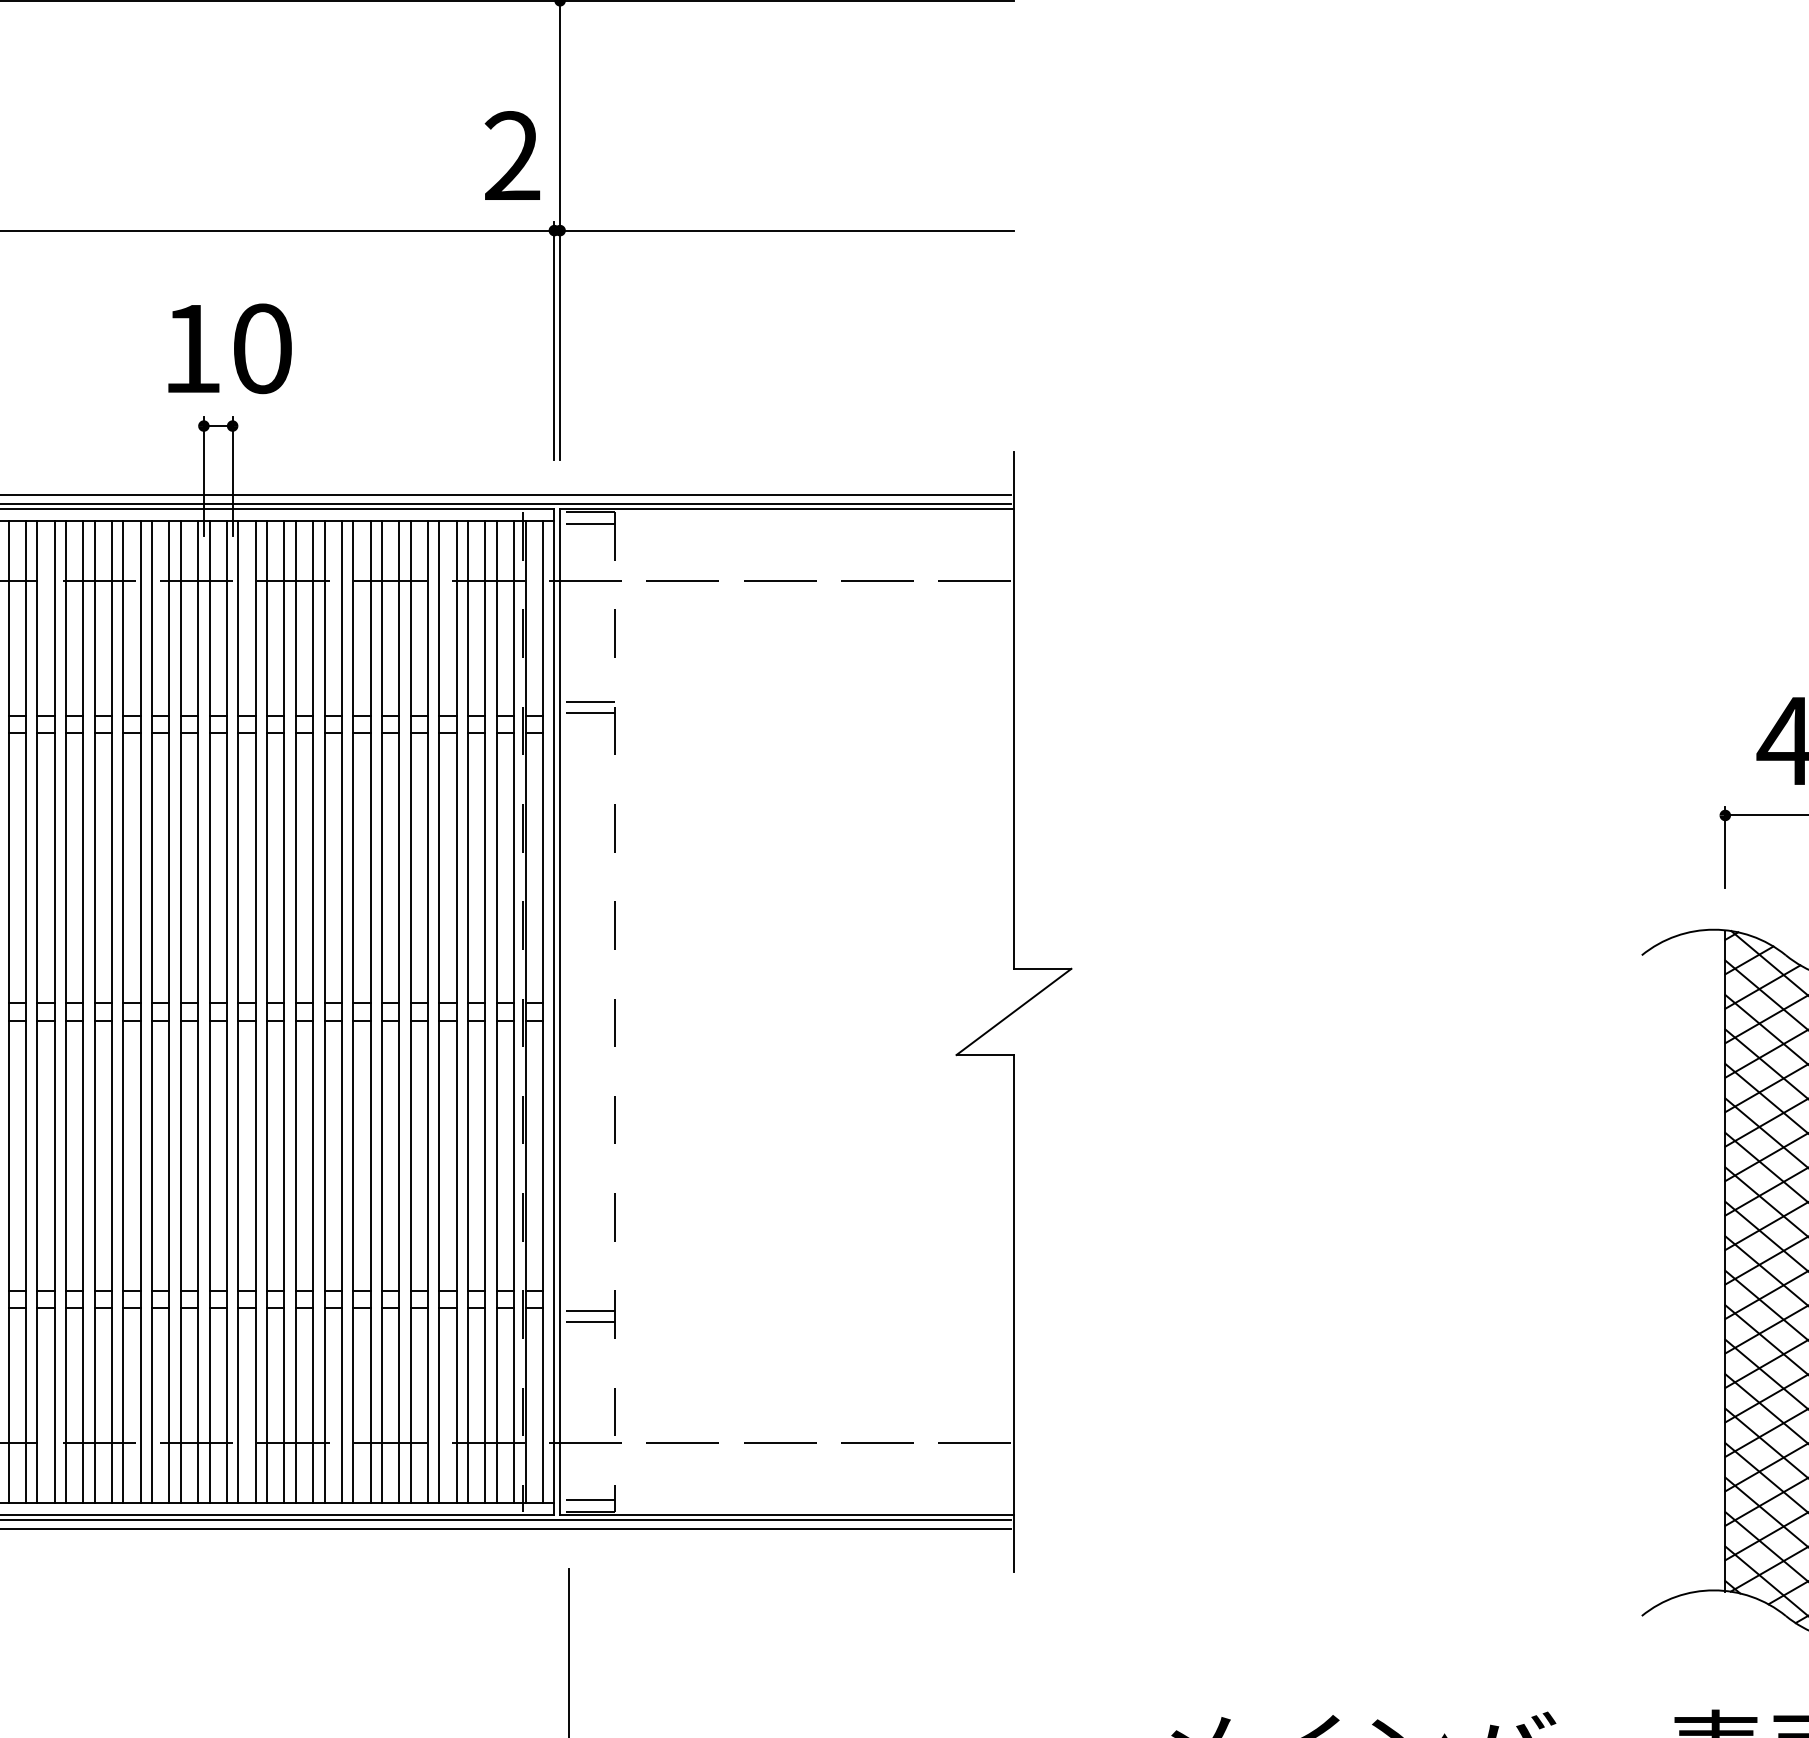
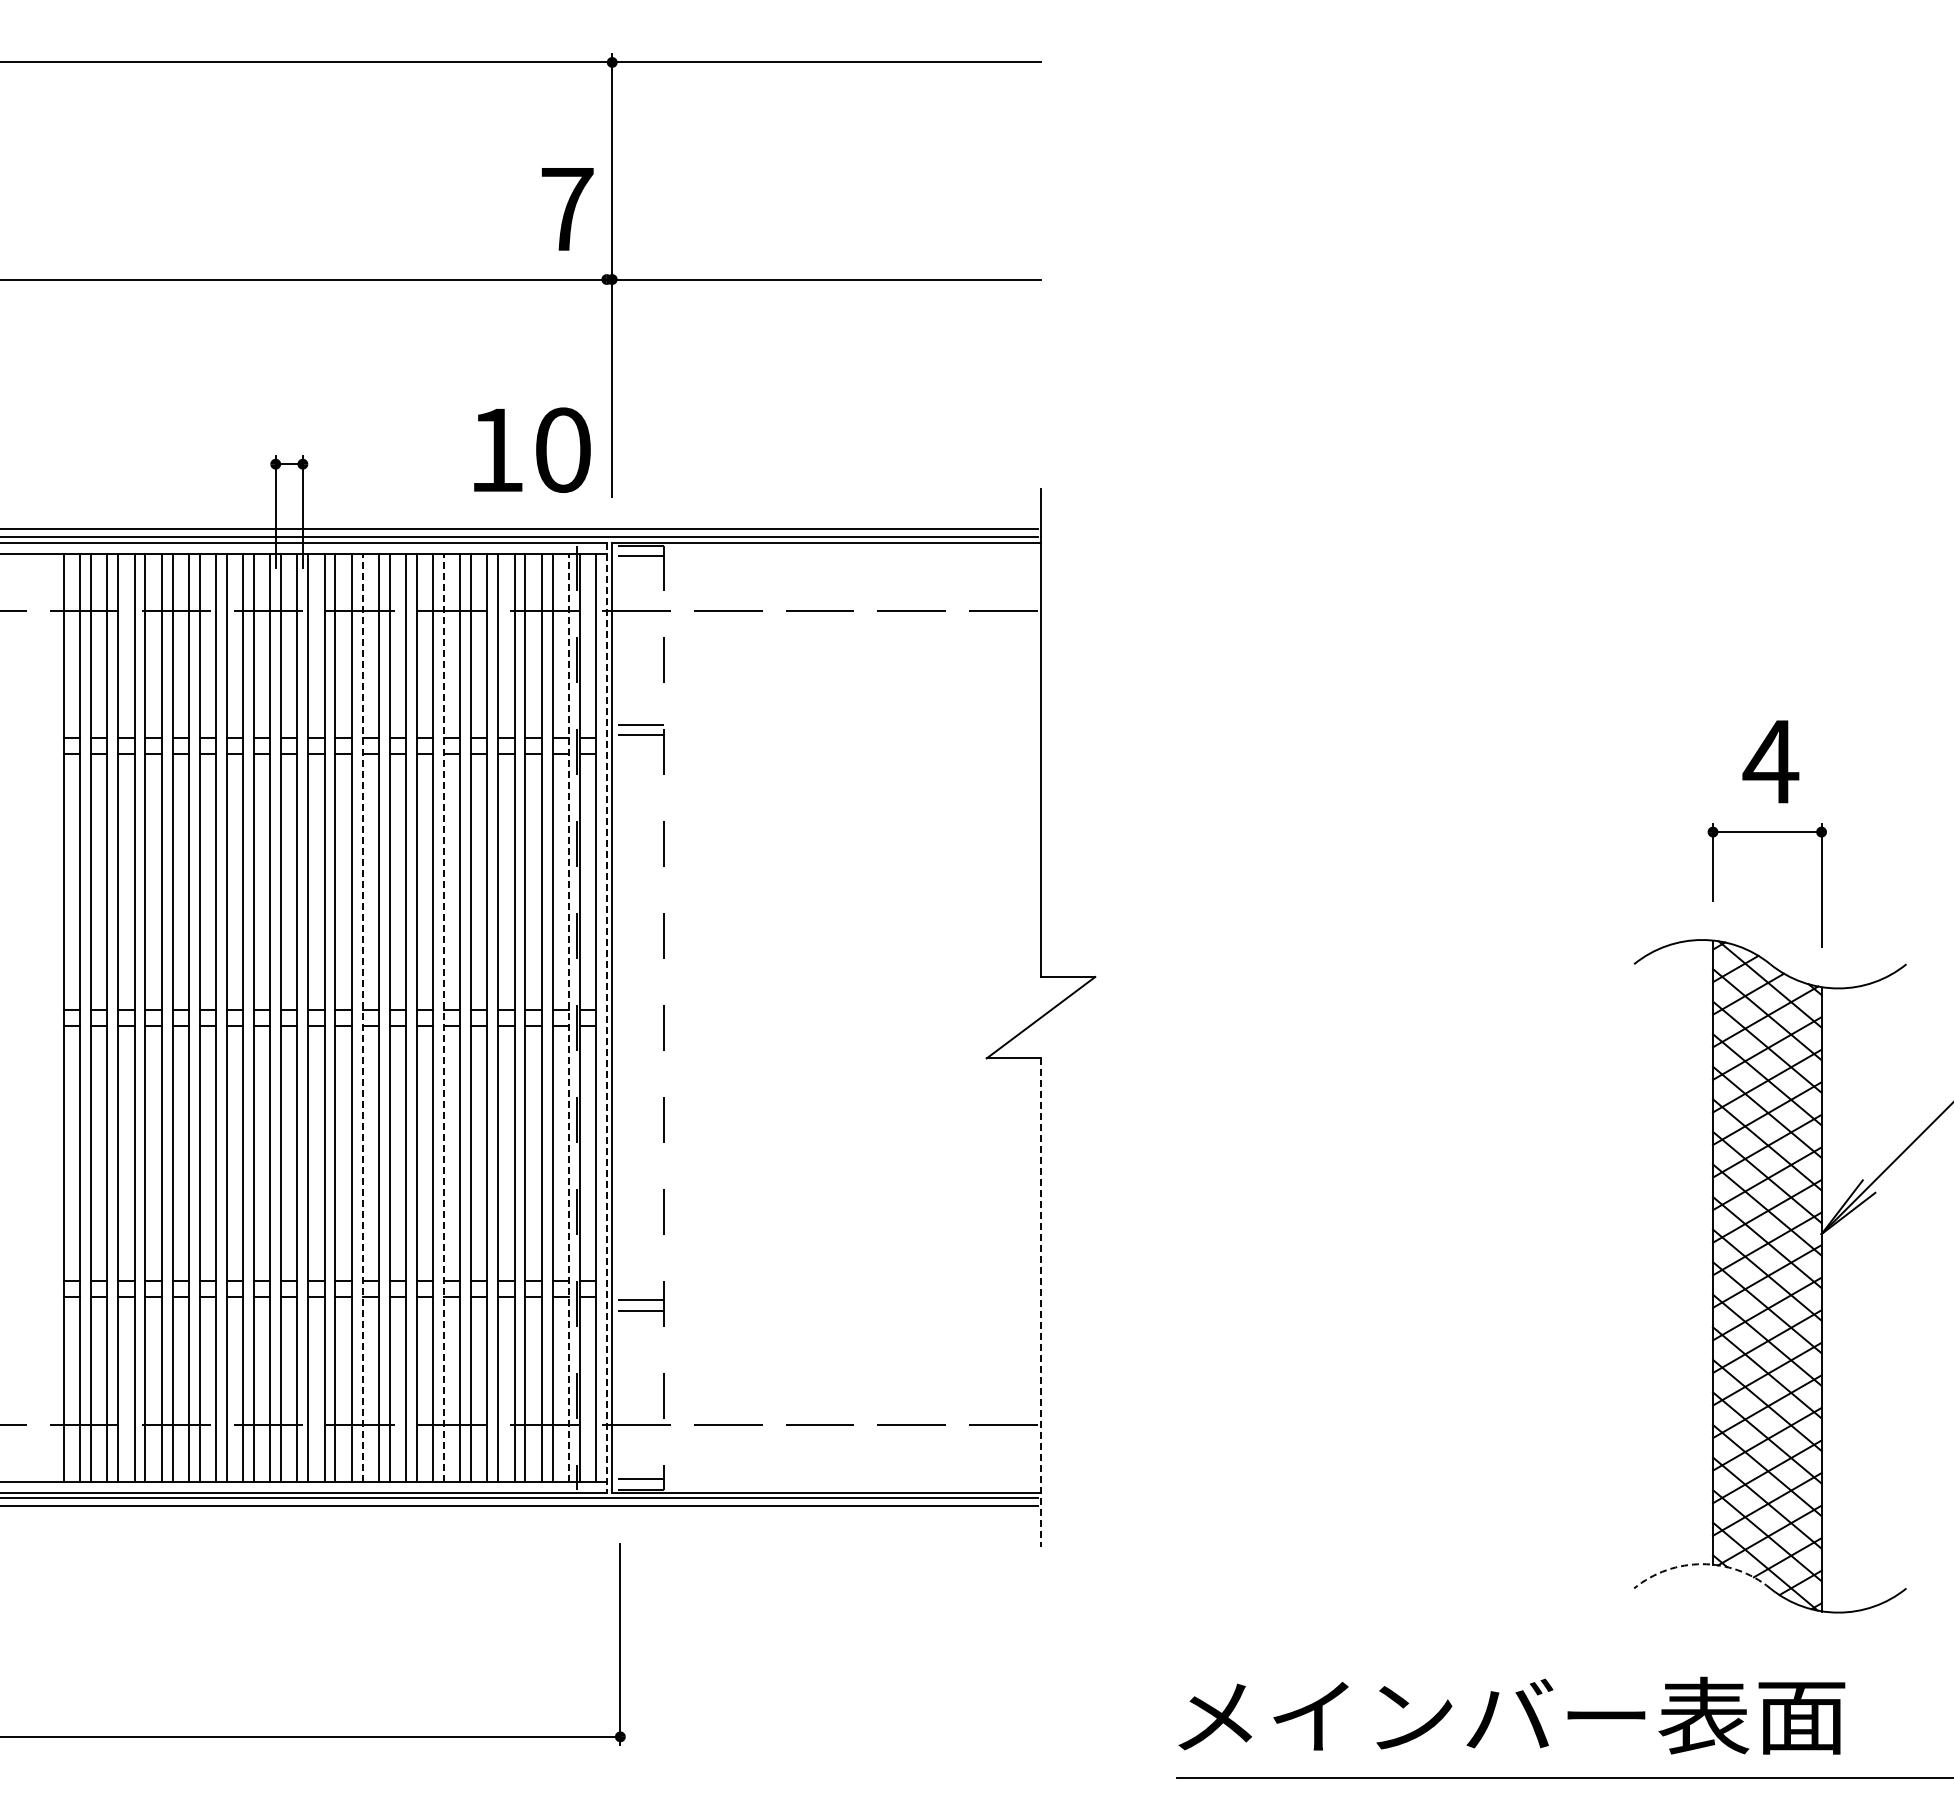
text: (512, 155) -> (567, 208), 2 -> 7
line: (554, 340) -> (606, 383), removed
text: (230, 348) -> (532, 449), moved
line: (295, 1011) -> (362, 1017), solid -> dashed
line: (381, 1011) -> (443, 1017), solid -> dashed
line: (513, 1011) -> (568, 1017), solid -> dashed
line: (554, 1011) -> (606, 1017), solid -> dashed
line: (1014, 1314) -> (1041, 1303), solid -> dashed
arc: (1714, 1590) -> (1702, 1564), solid -> dashed

